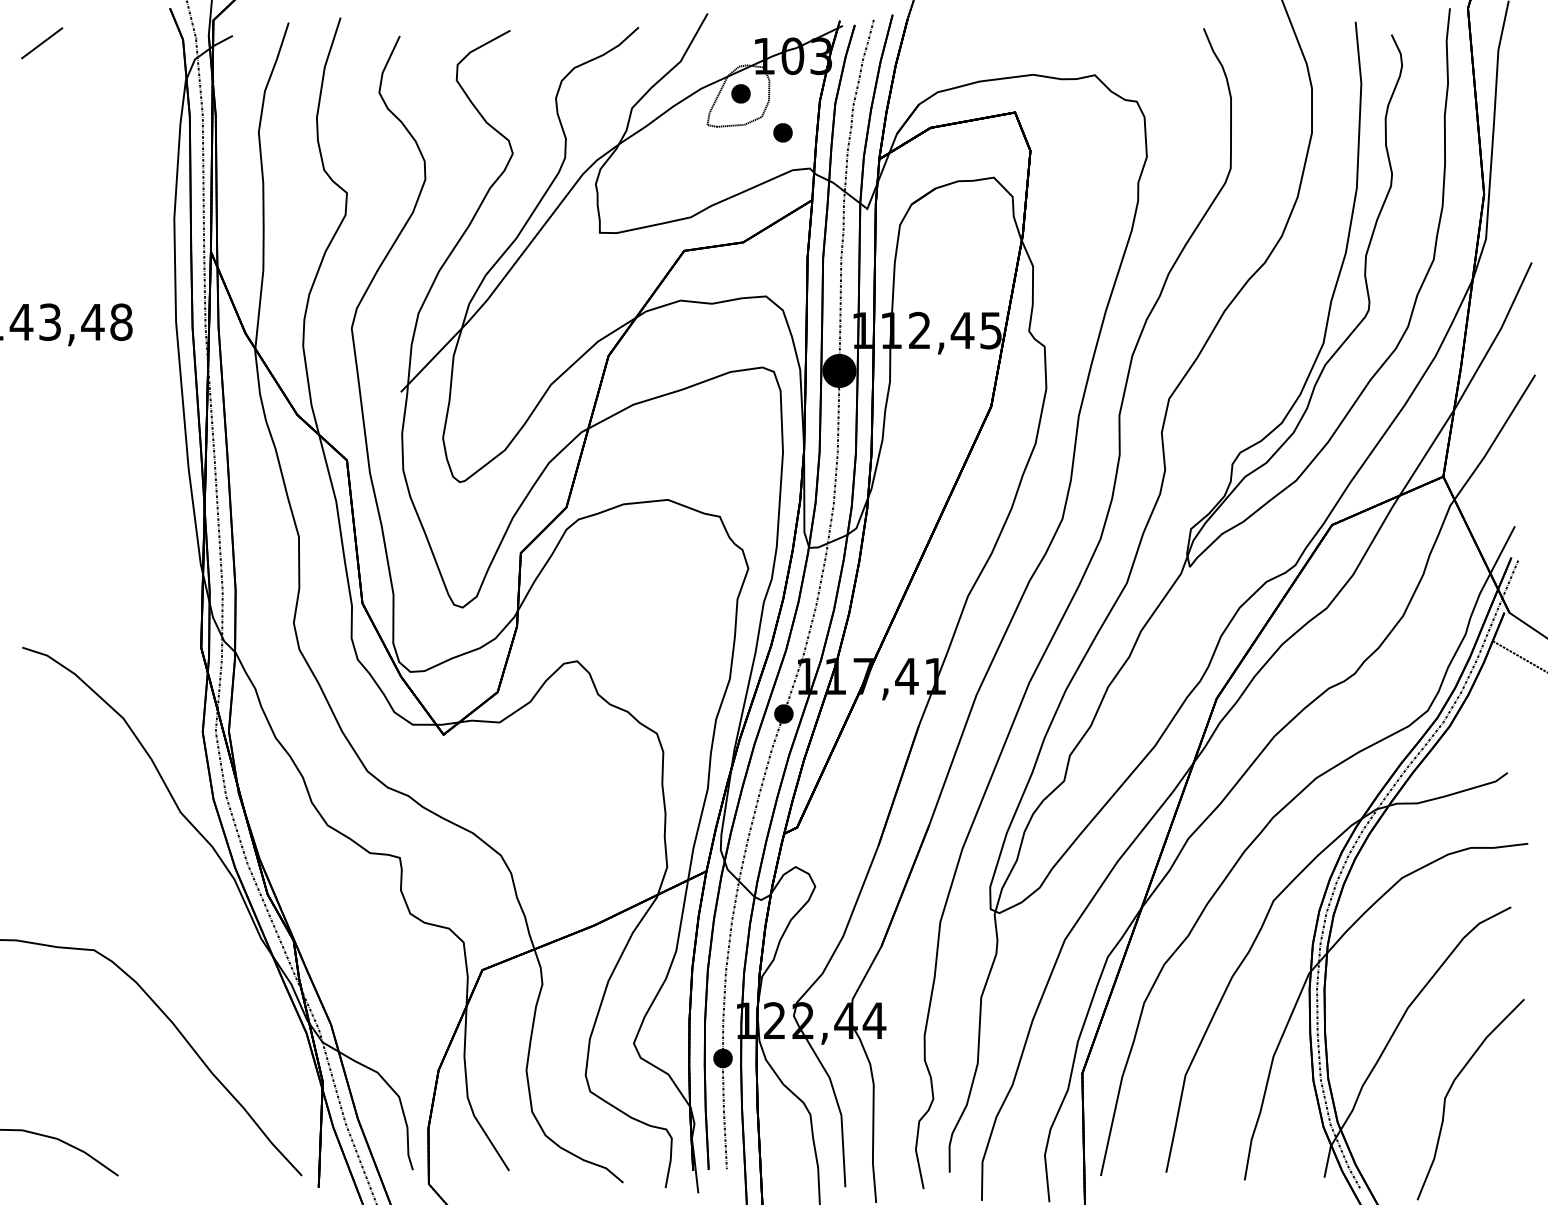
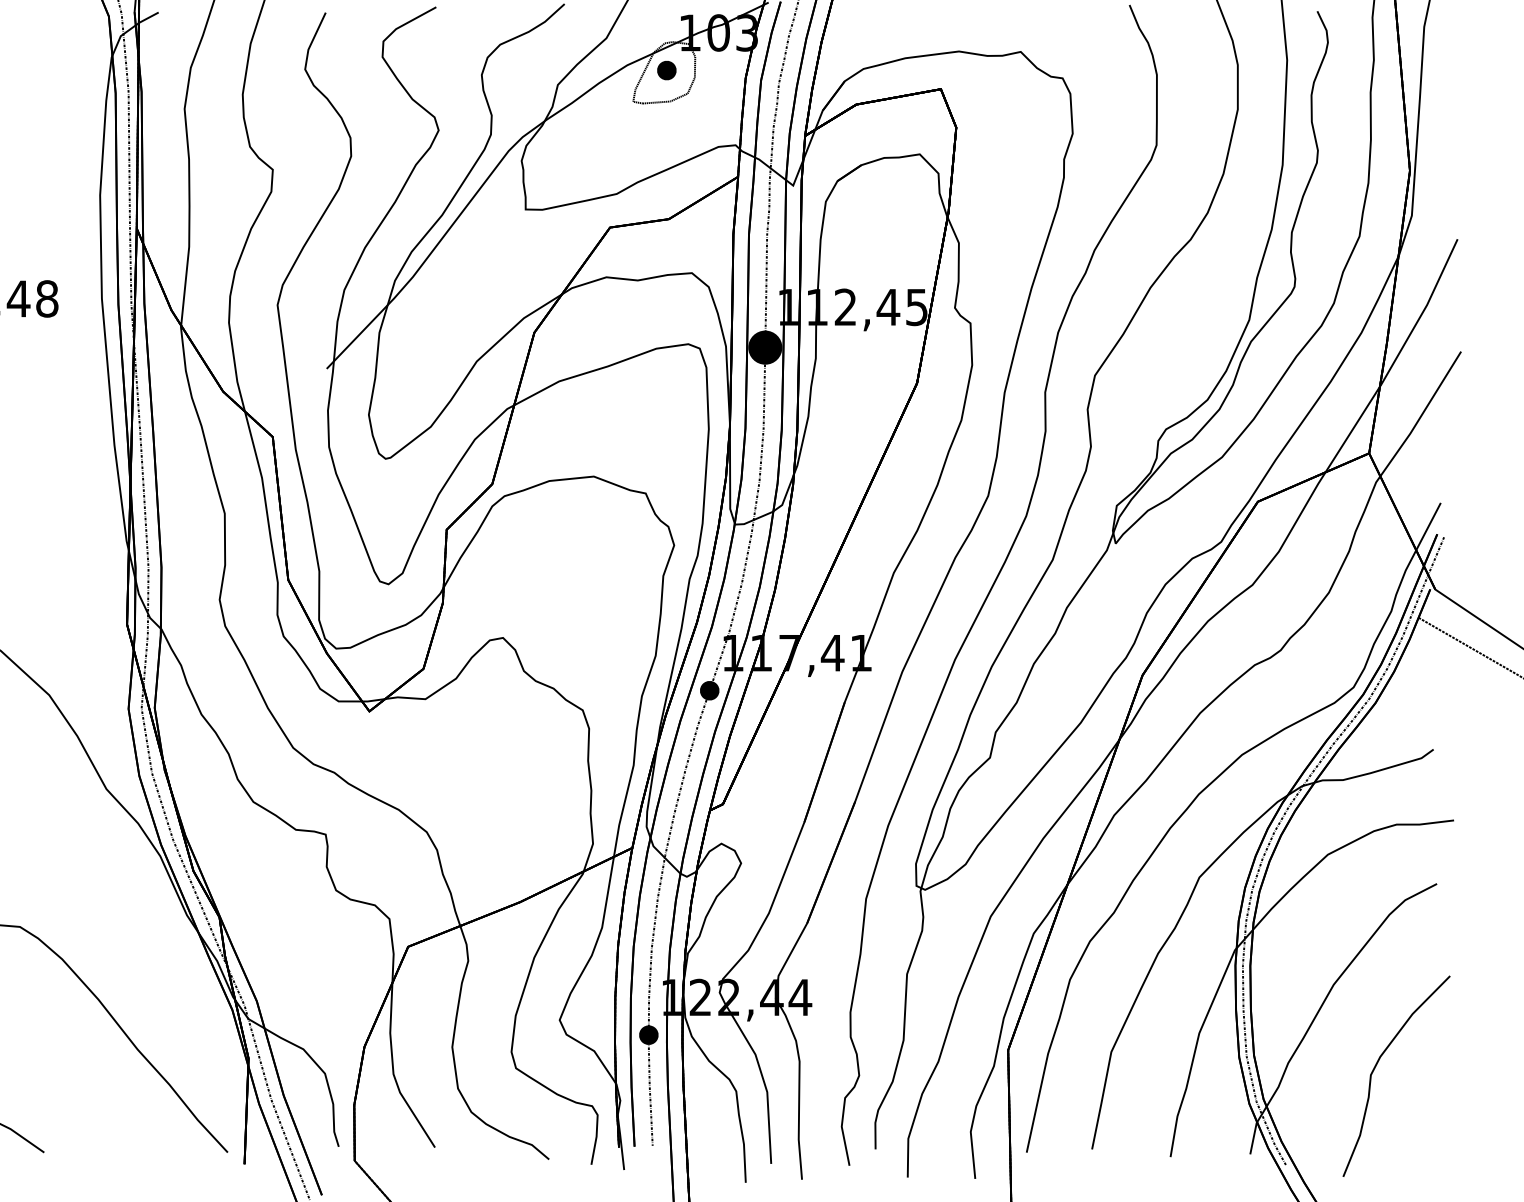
part: (782, 132) -> (708, 109), removed

